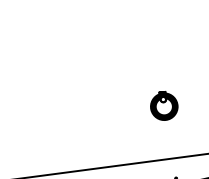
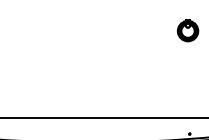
part: (163, 106) -> (187, 30), moved

